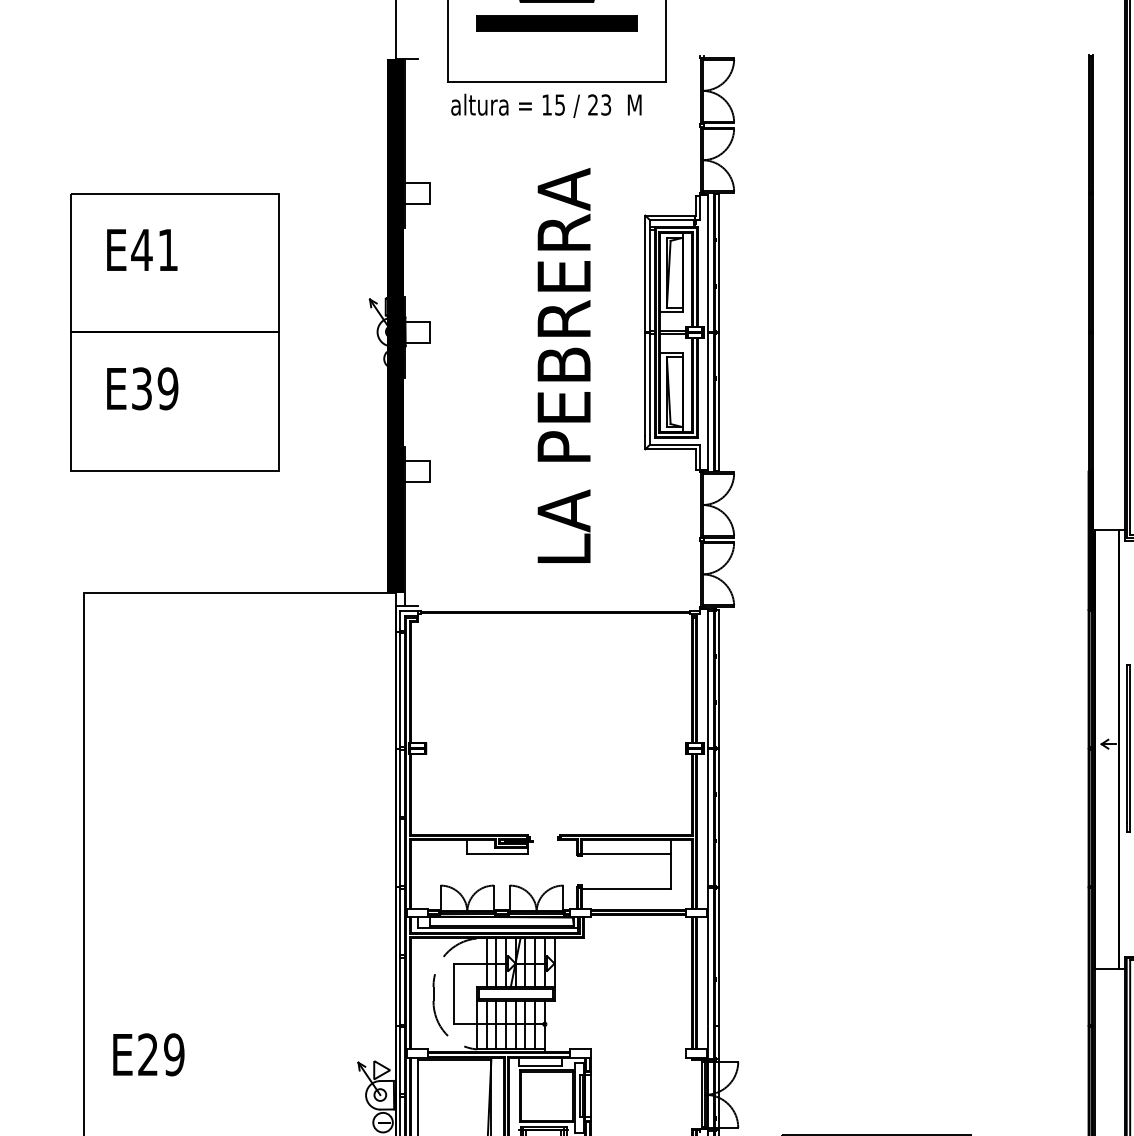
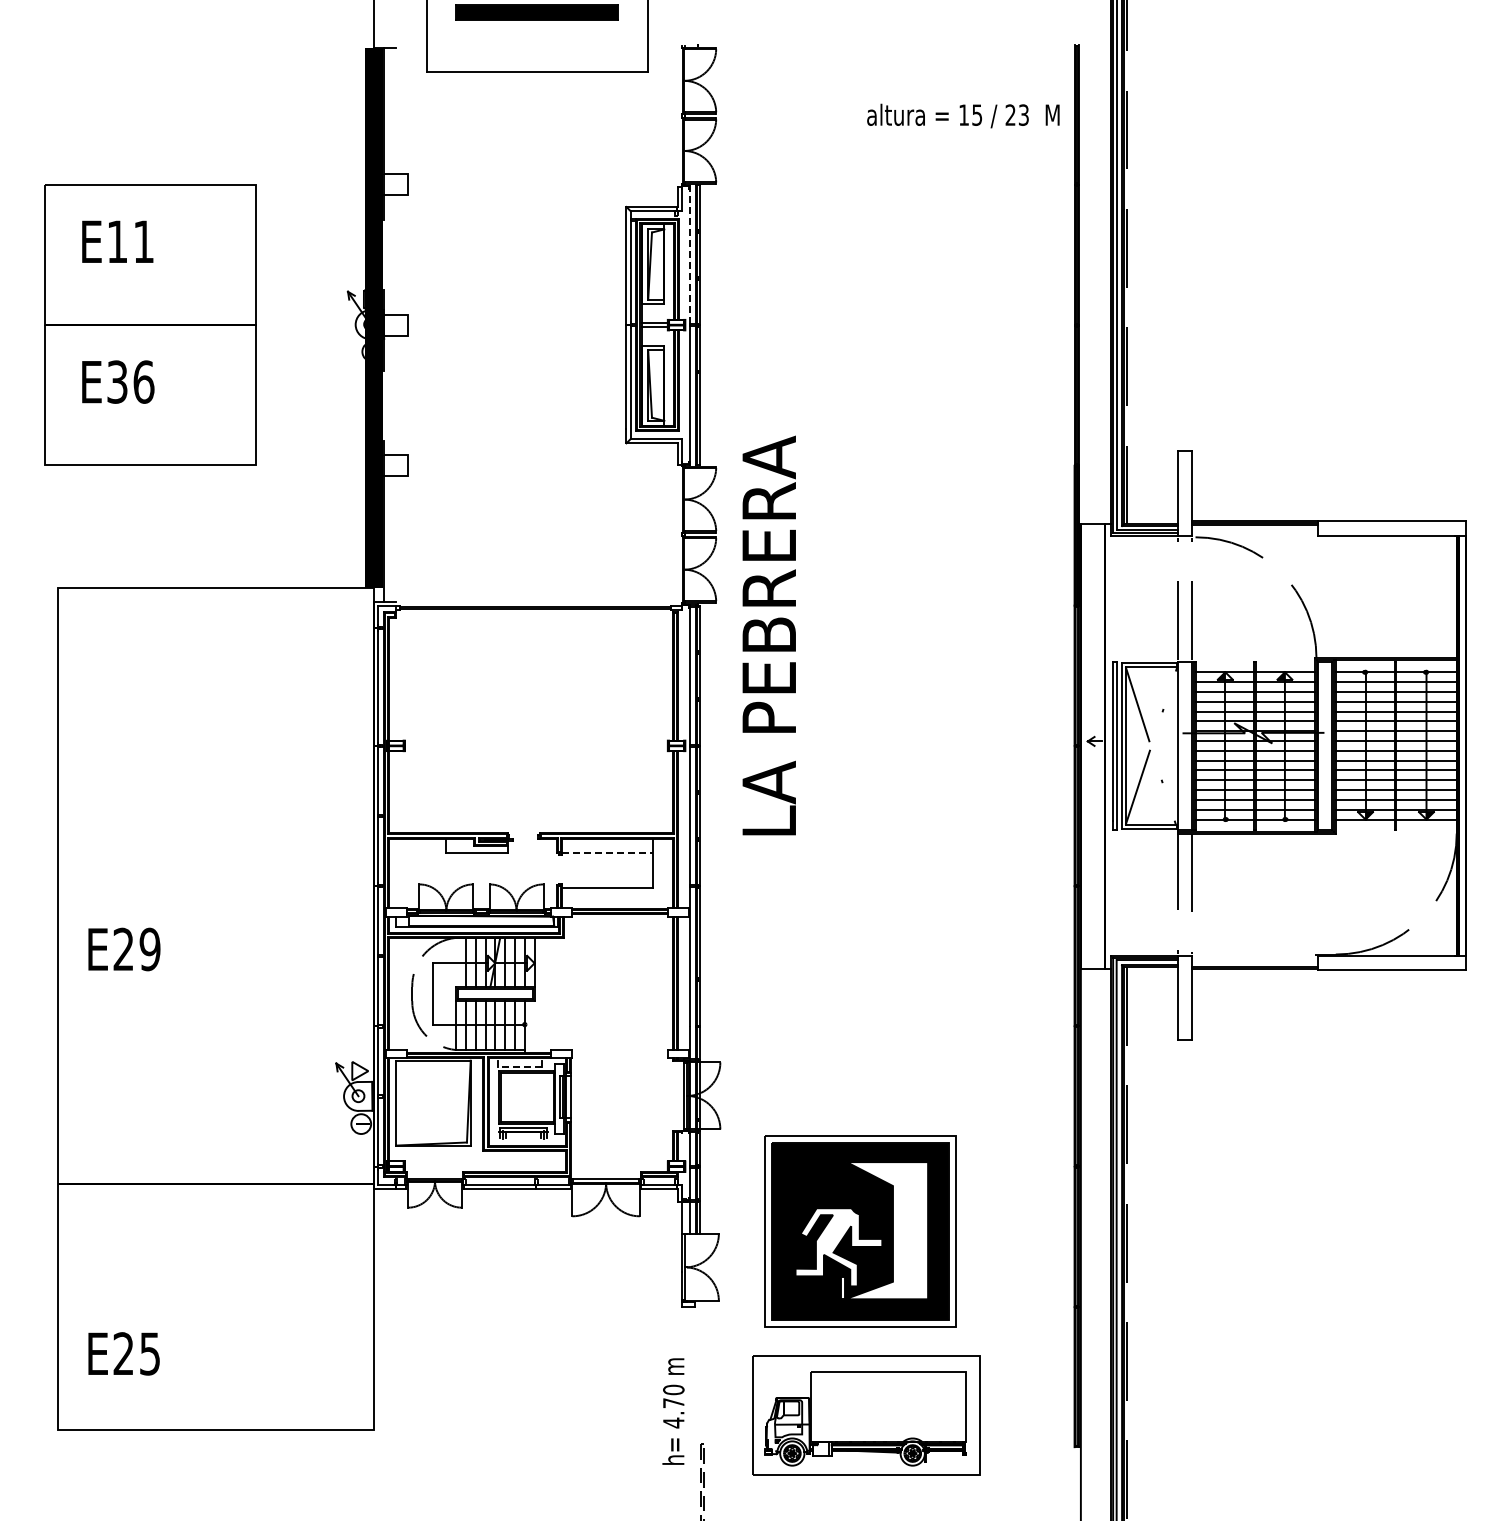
text: (546, 105) -> (963, 115), moved
text: (142, 249) -> (117, 241), E41 -> E11
line: (707, 262) -> (689, 254), solid -> dashed
text: (563, 365) -> (768, 635), moved
text: (167, 388) -> (143, 381), E39 -> E36
line: (627, 854) -> (608, 852), solid -> dashed
text: (148, 1054) -> (124, 949), moved
line: (540, 1065) -> (520, 1066), solid -> dashed

